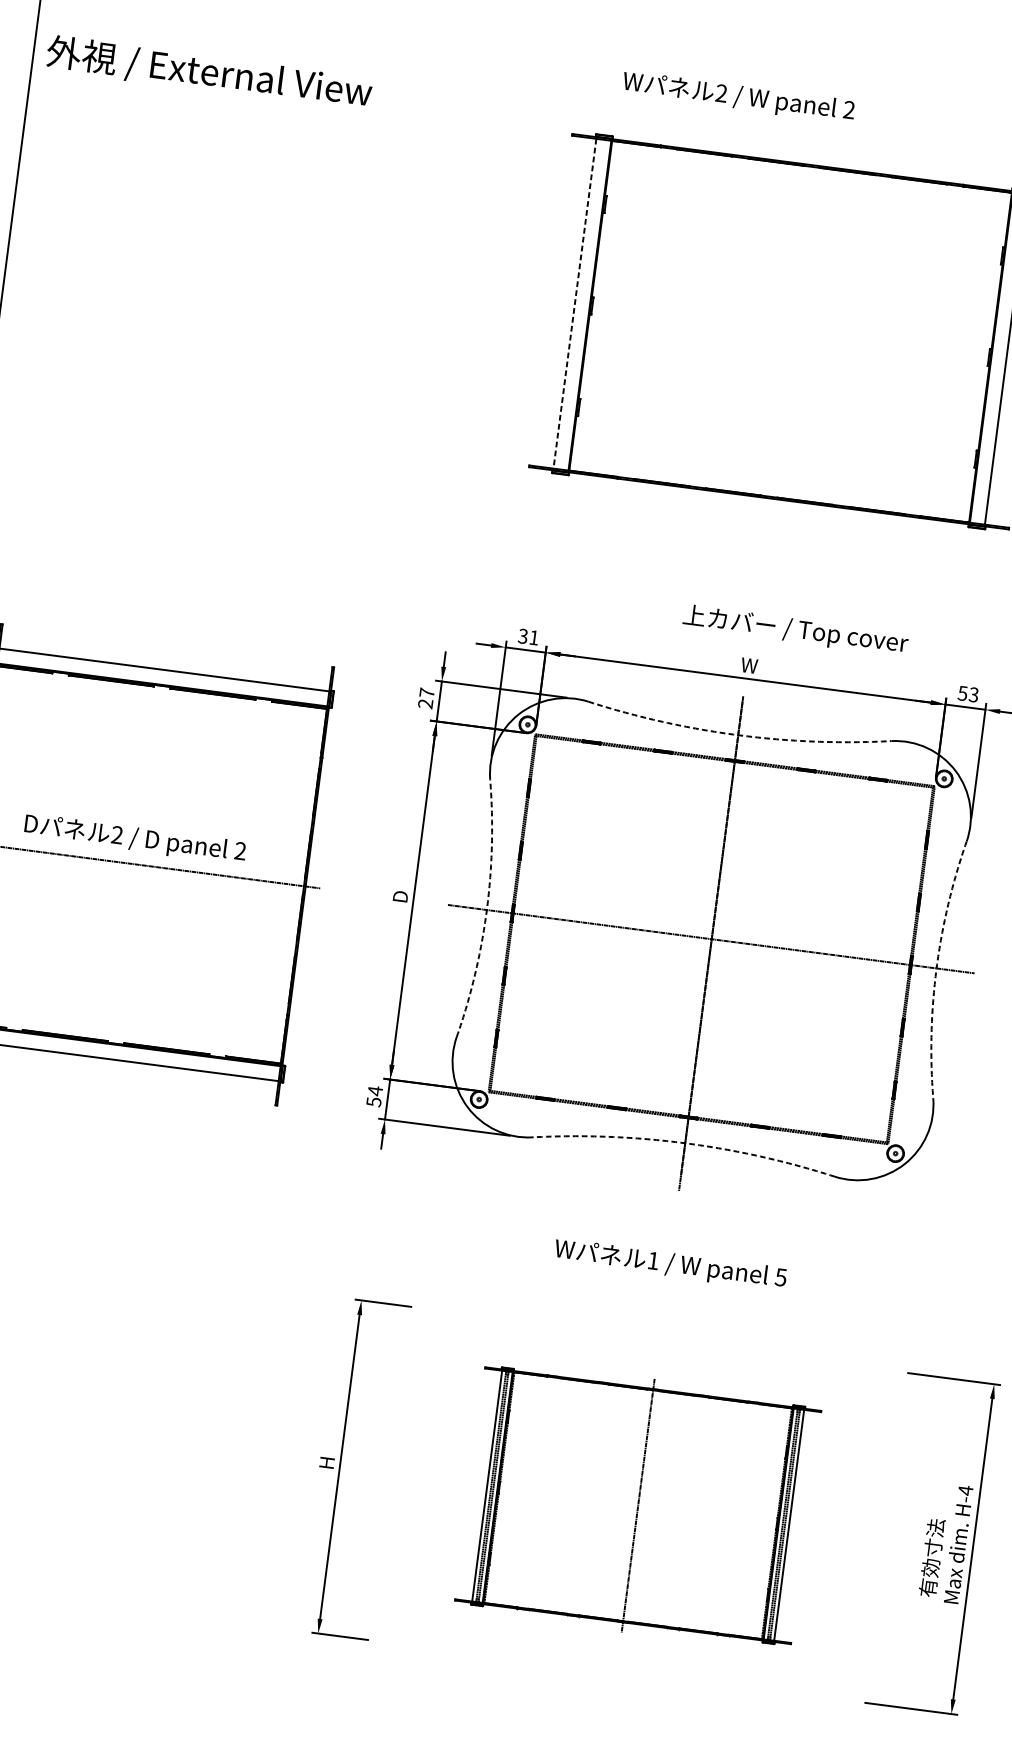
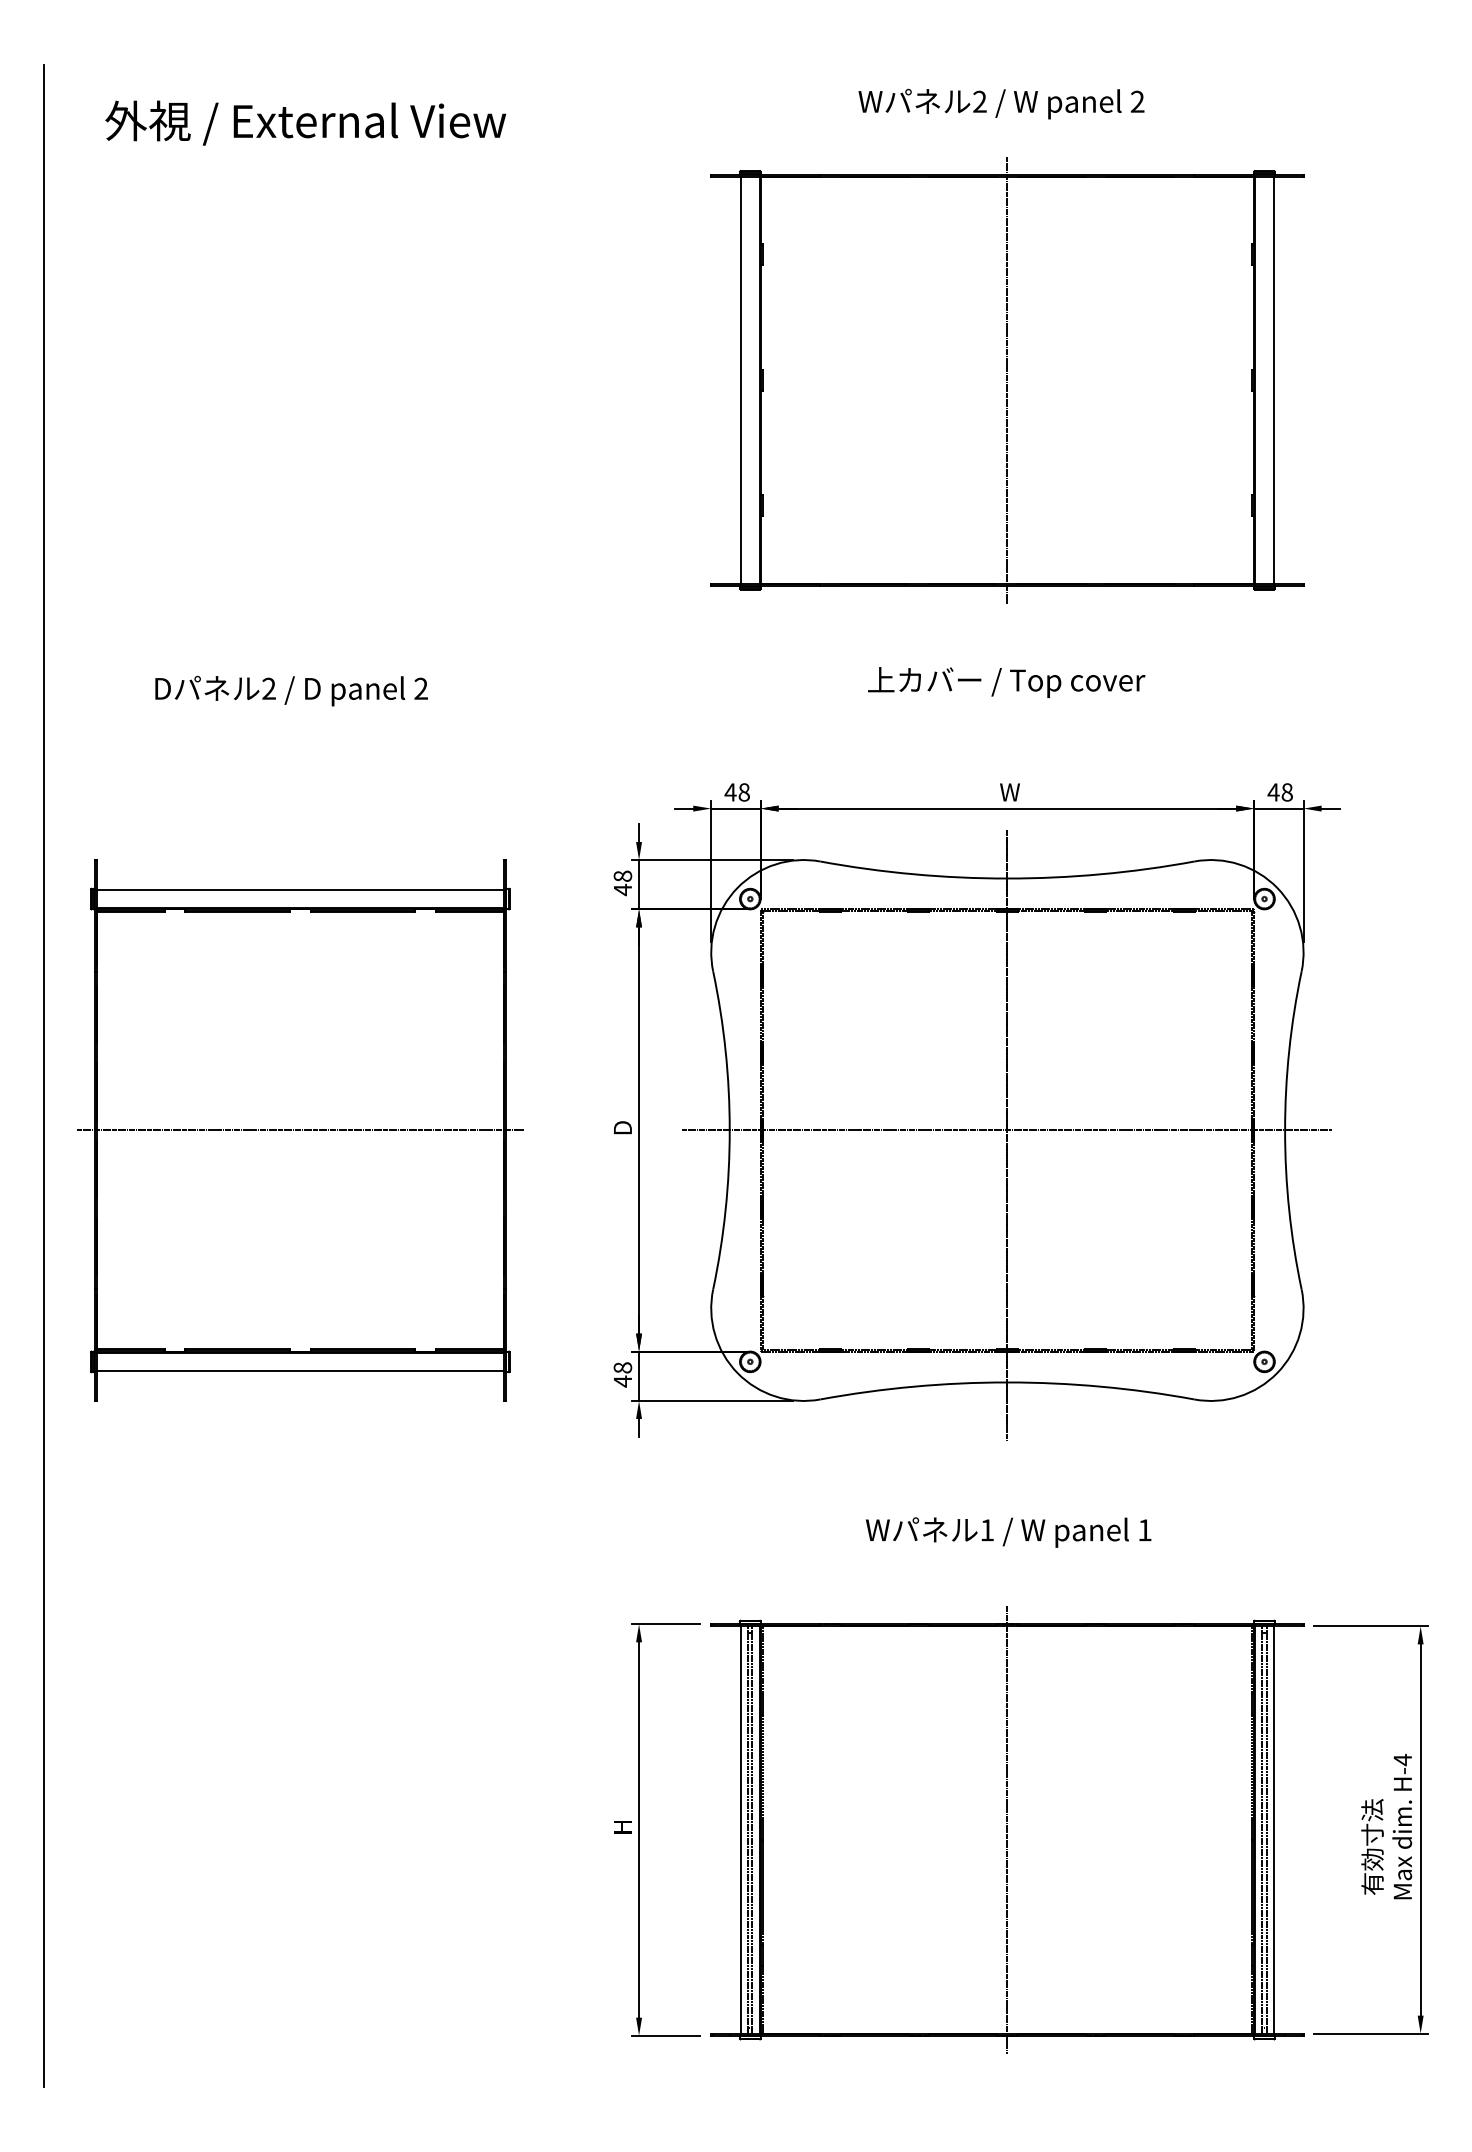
text: (209, 72) -> (305, 122), moved
text: (738, 97) -> (1001, 103), moved
line: (575, 303) -> (741, 380), dashed -> solid
line: (790, 331) -> (1007, 380), added
text: (795, 630) -> (1006, 682), moved
text: (527, 637) -> (736, 792), 31 -> 48
text: (967, 694) -> (1279, 792), 53 -> 48
text: (426, 698) -> (622, 883), 27 -> 48
arc: (738, 735) -> (1007, 878), dashed -> solid
text: (135, 838) -> (291, 690), moved
arc: (486, 910) -> (729, 1130), dashed -> solid
arc: (936, 968) -> (1285, 1130), dashed -> solid
text: (374, 1096) -> (622, 1374), 54 -> 48
arc: (685, 1143) -> (1007, 1382), dashed -> solid
text: (780, 1277) -> (1144, 1530), 5 -> 1
part: (638, 1505) -> (1007, 1829), size x1.43

